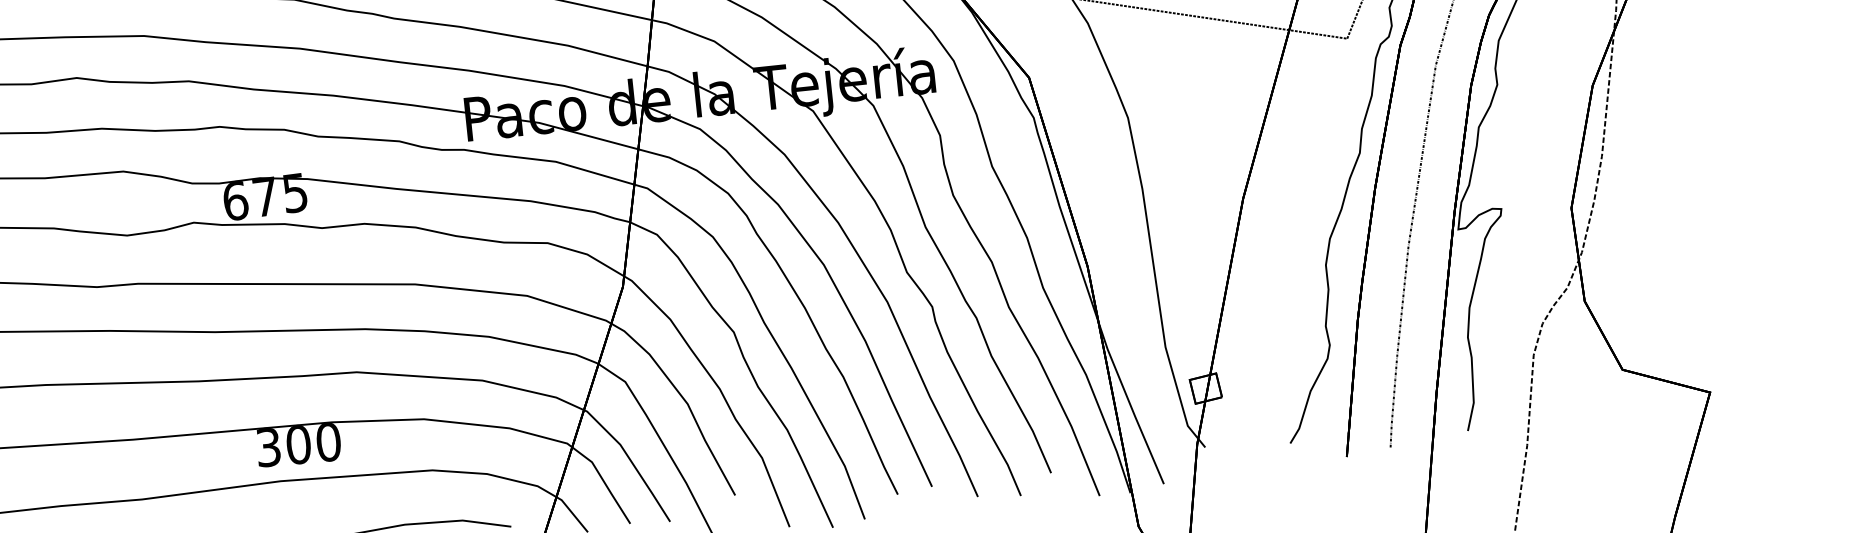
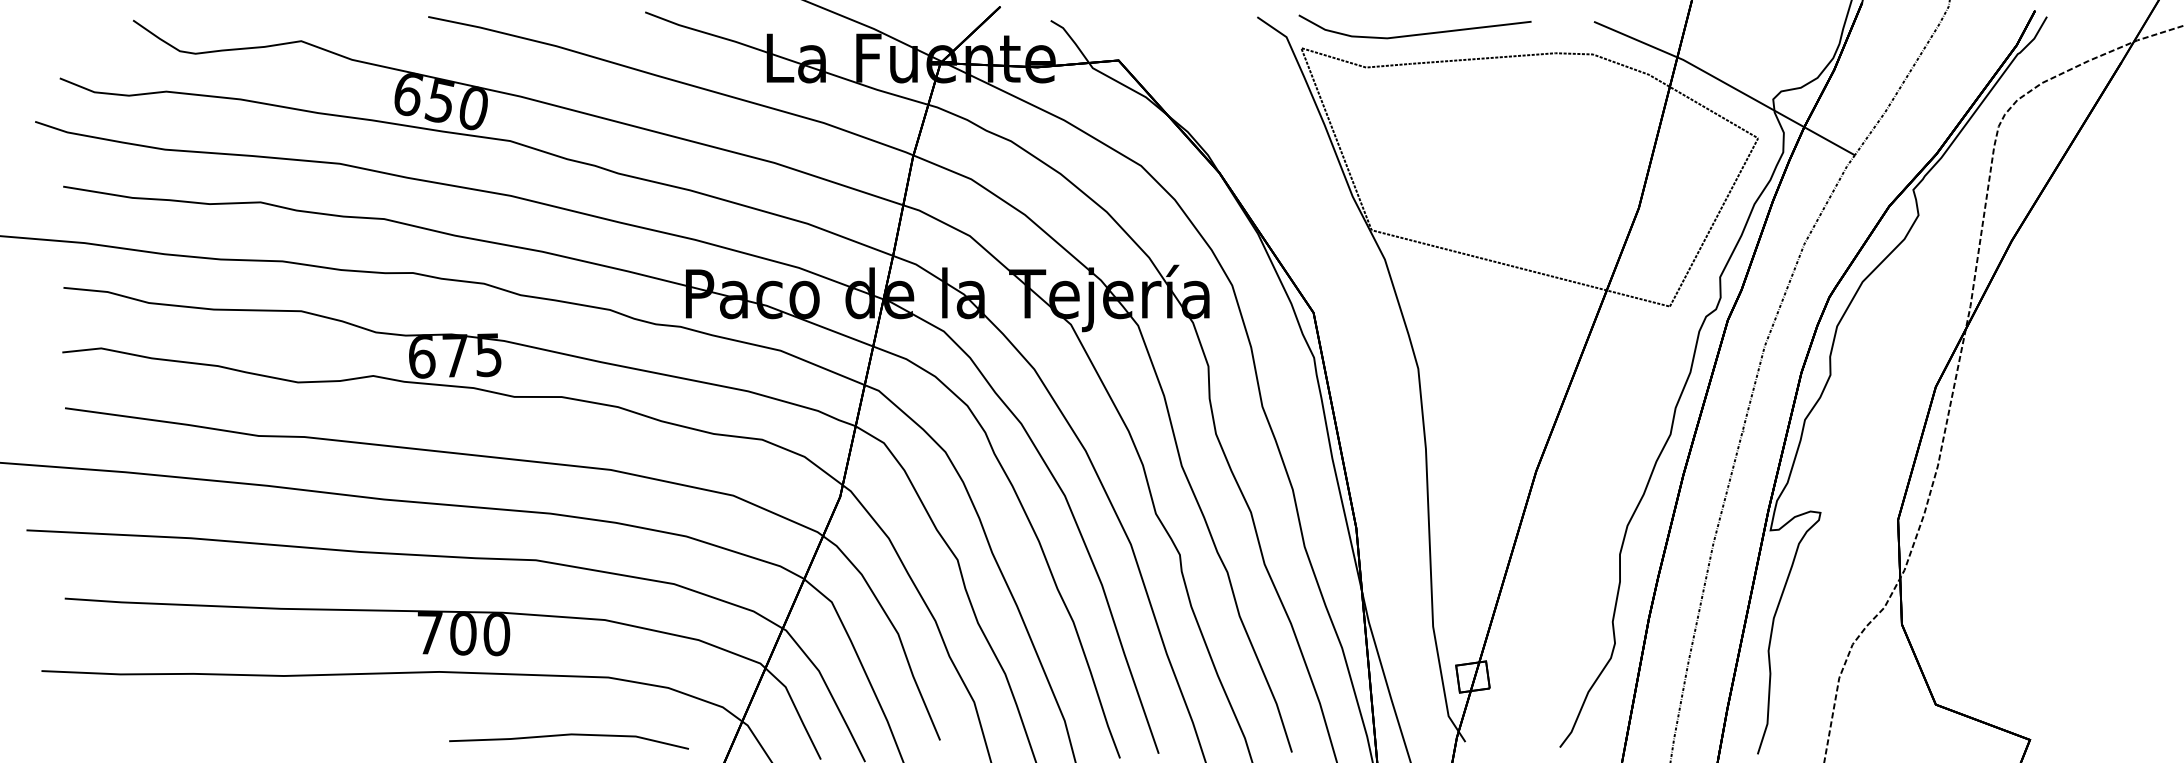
text: (268, 447) -> (429, 633), 300 -> 700

